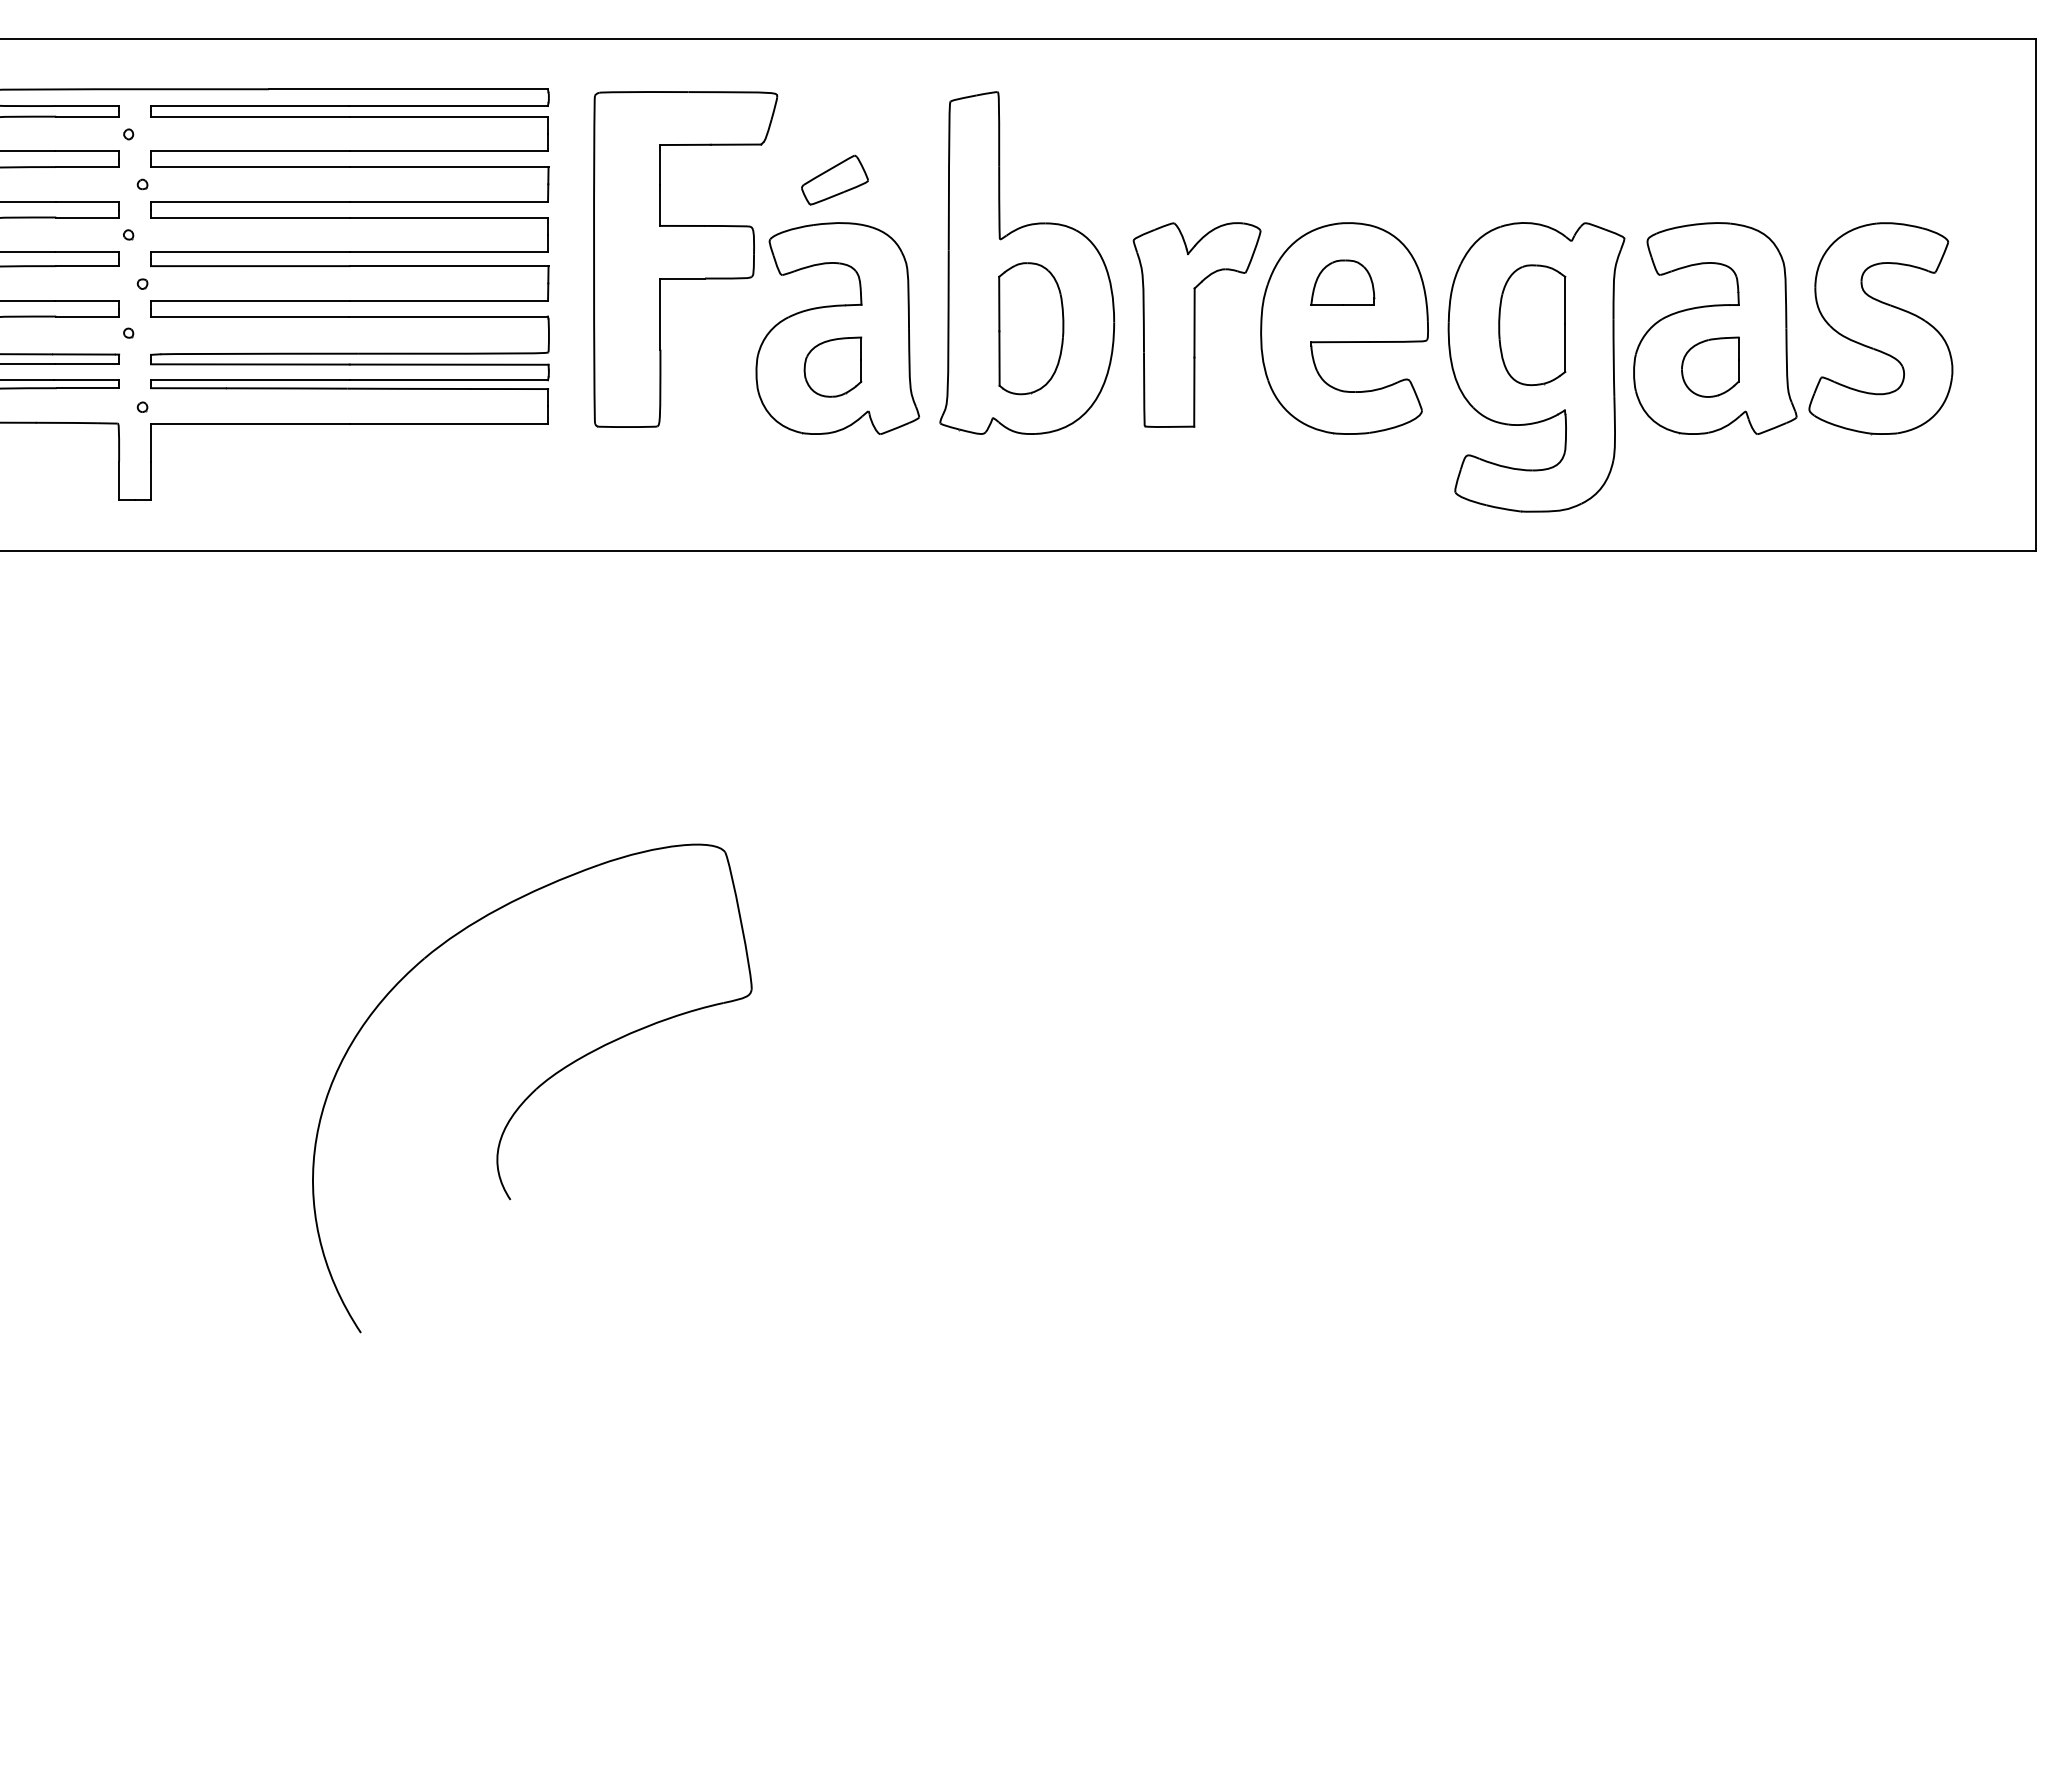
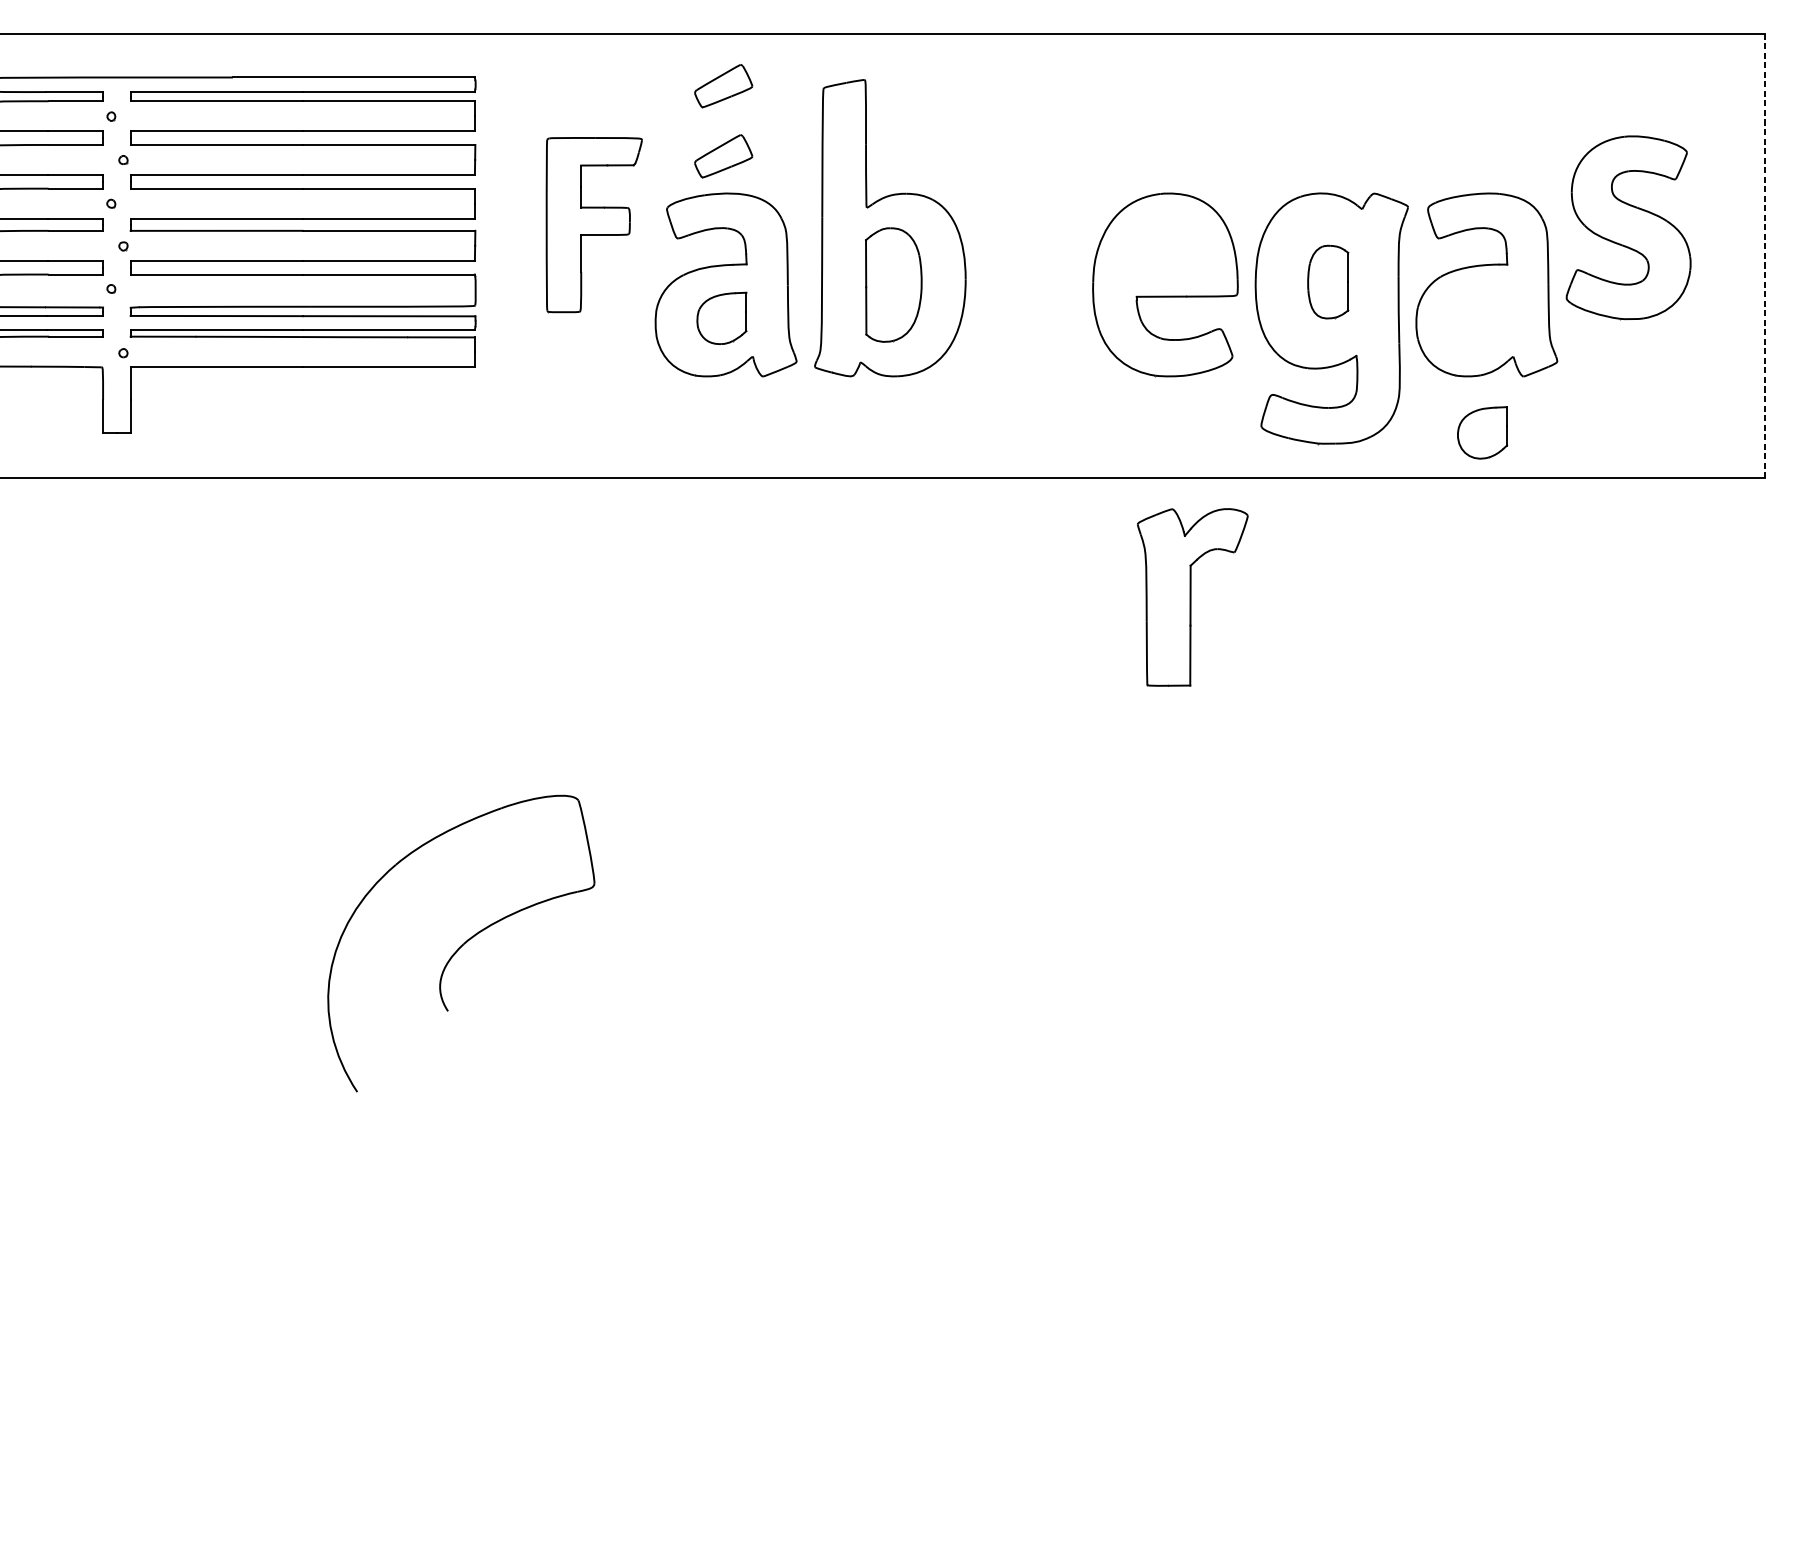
part: (834, 98) -> (723, 85), added
part: (685, 259) -> (594, 225), size x0.6
part: (1342, 282) -> (1163, 245), removed
line: (2036, 295) -> (1765, 256), solid -> dashed
part: (1196, 324) -> (1192, 596), moved
part: (1532, 325) -> (1328, 282), size x0.7
part: (1880, 328) -> (1628, 227), moved
part: (1710, 366) -> (1482, 432), moved
part: (532, 1088) -> (461, 943), size x0.7

